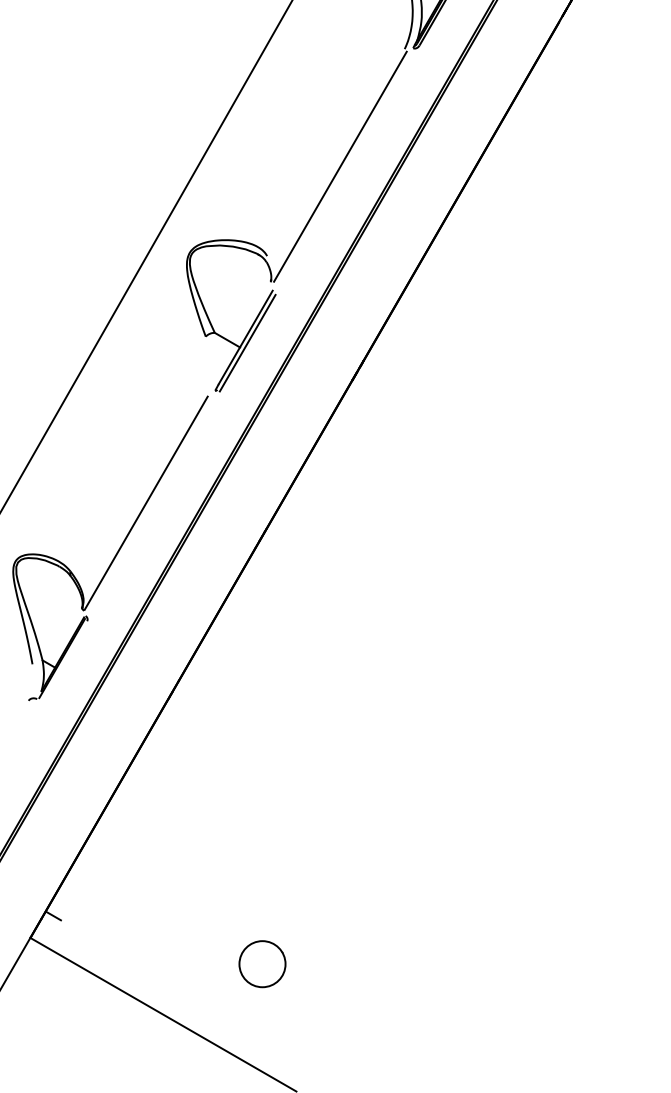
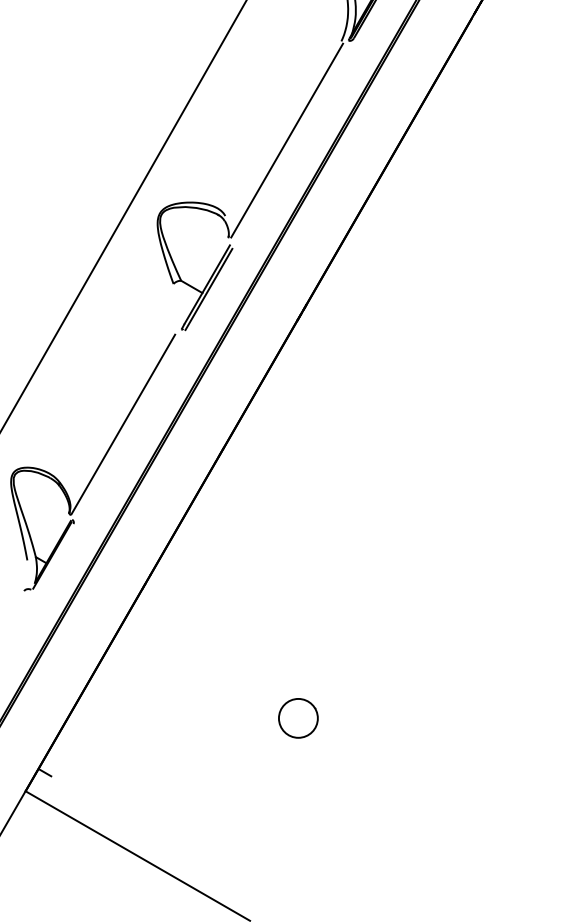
circle: (262, 964) -> (298, 718), moved

